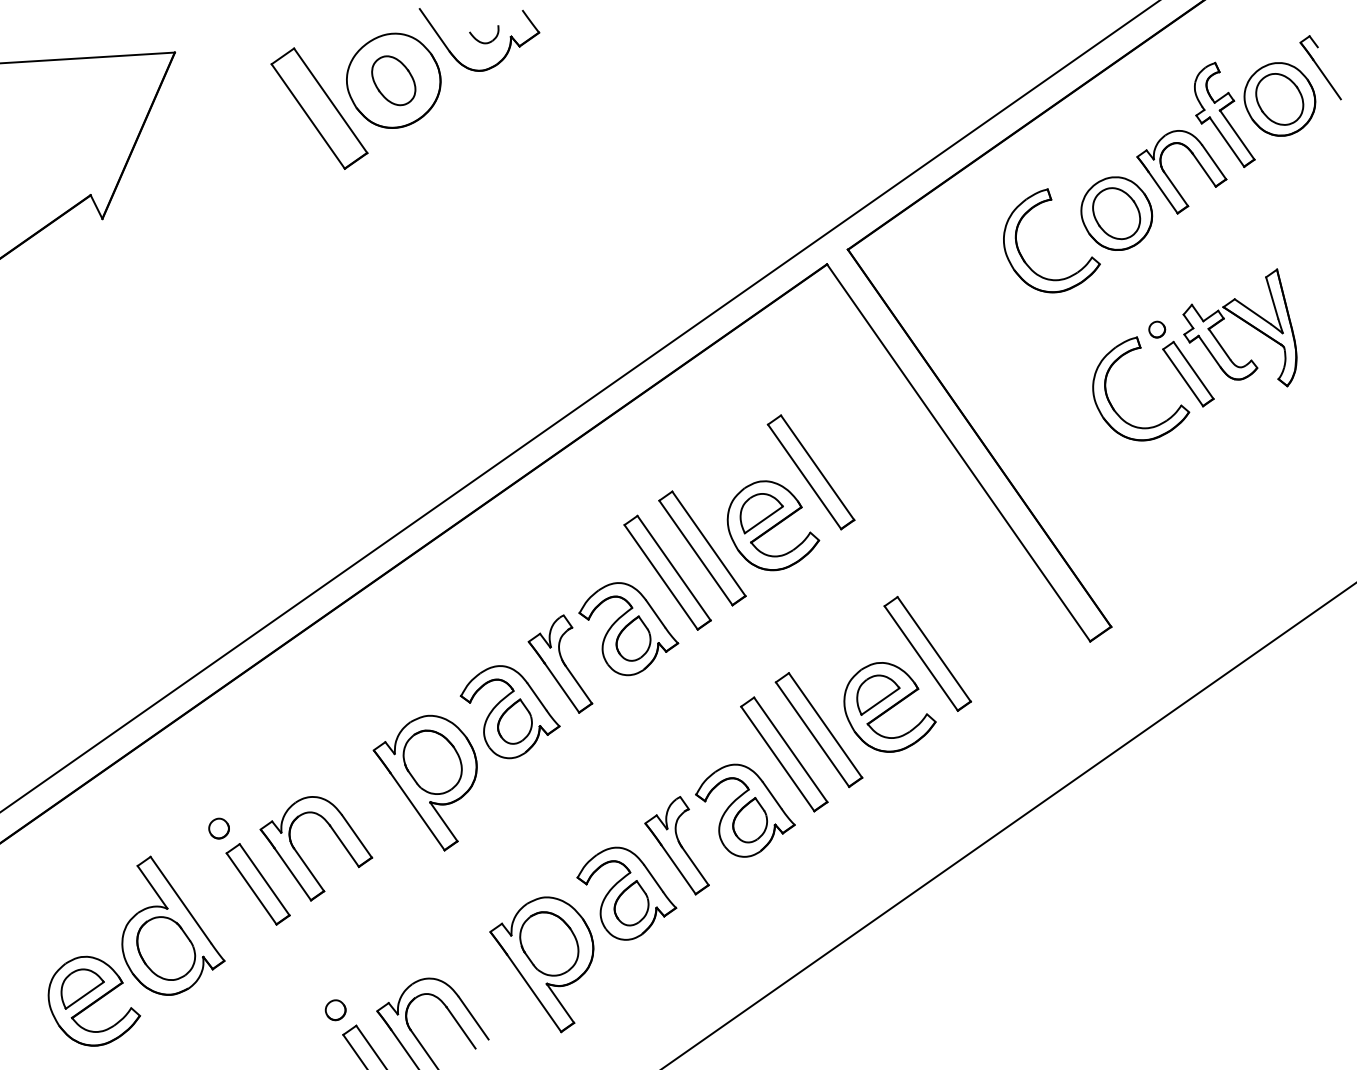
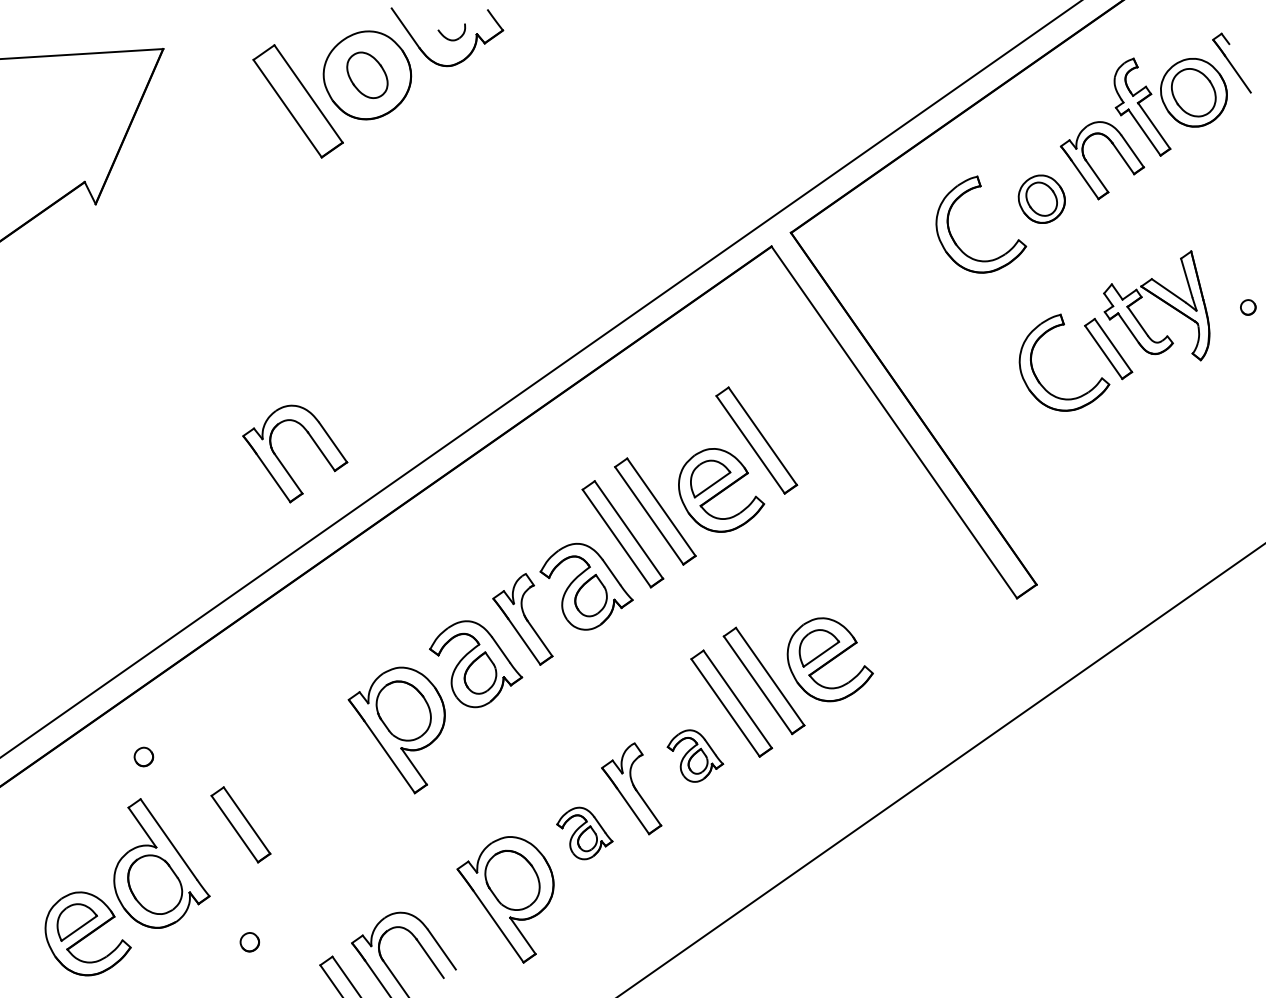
part: (1116, 213) -> (1041, 199), size x0.7
part: (1157, 329) -> (1248, 307), moved
part: (927, 653) -> (865, 609), removed
part: (745, 810) -> (695, 755), size x0.6
part: (218, 828) -> (143, 756), moved
part: (302, 858) -> (282, 463), moved
part: (626, 893) -> (584, 833), size x0.6
part: (335, 1010) -> (249, 942), moved

